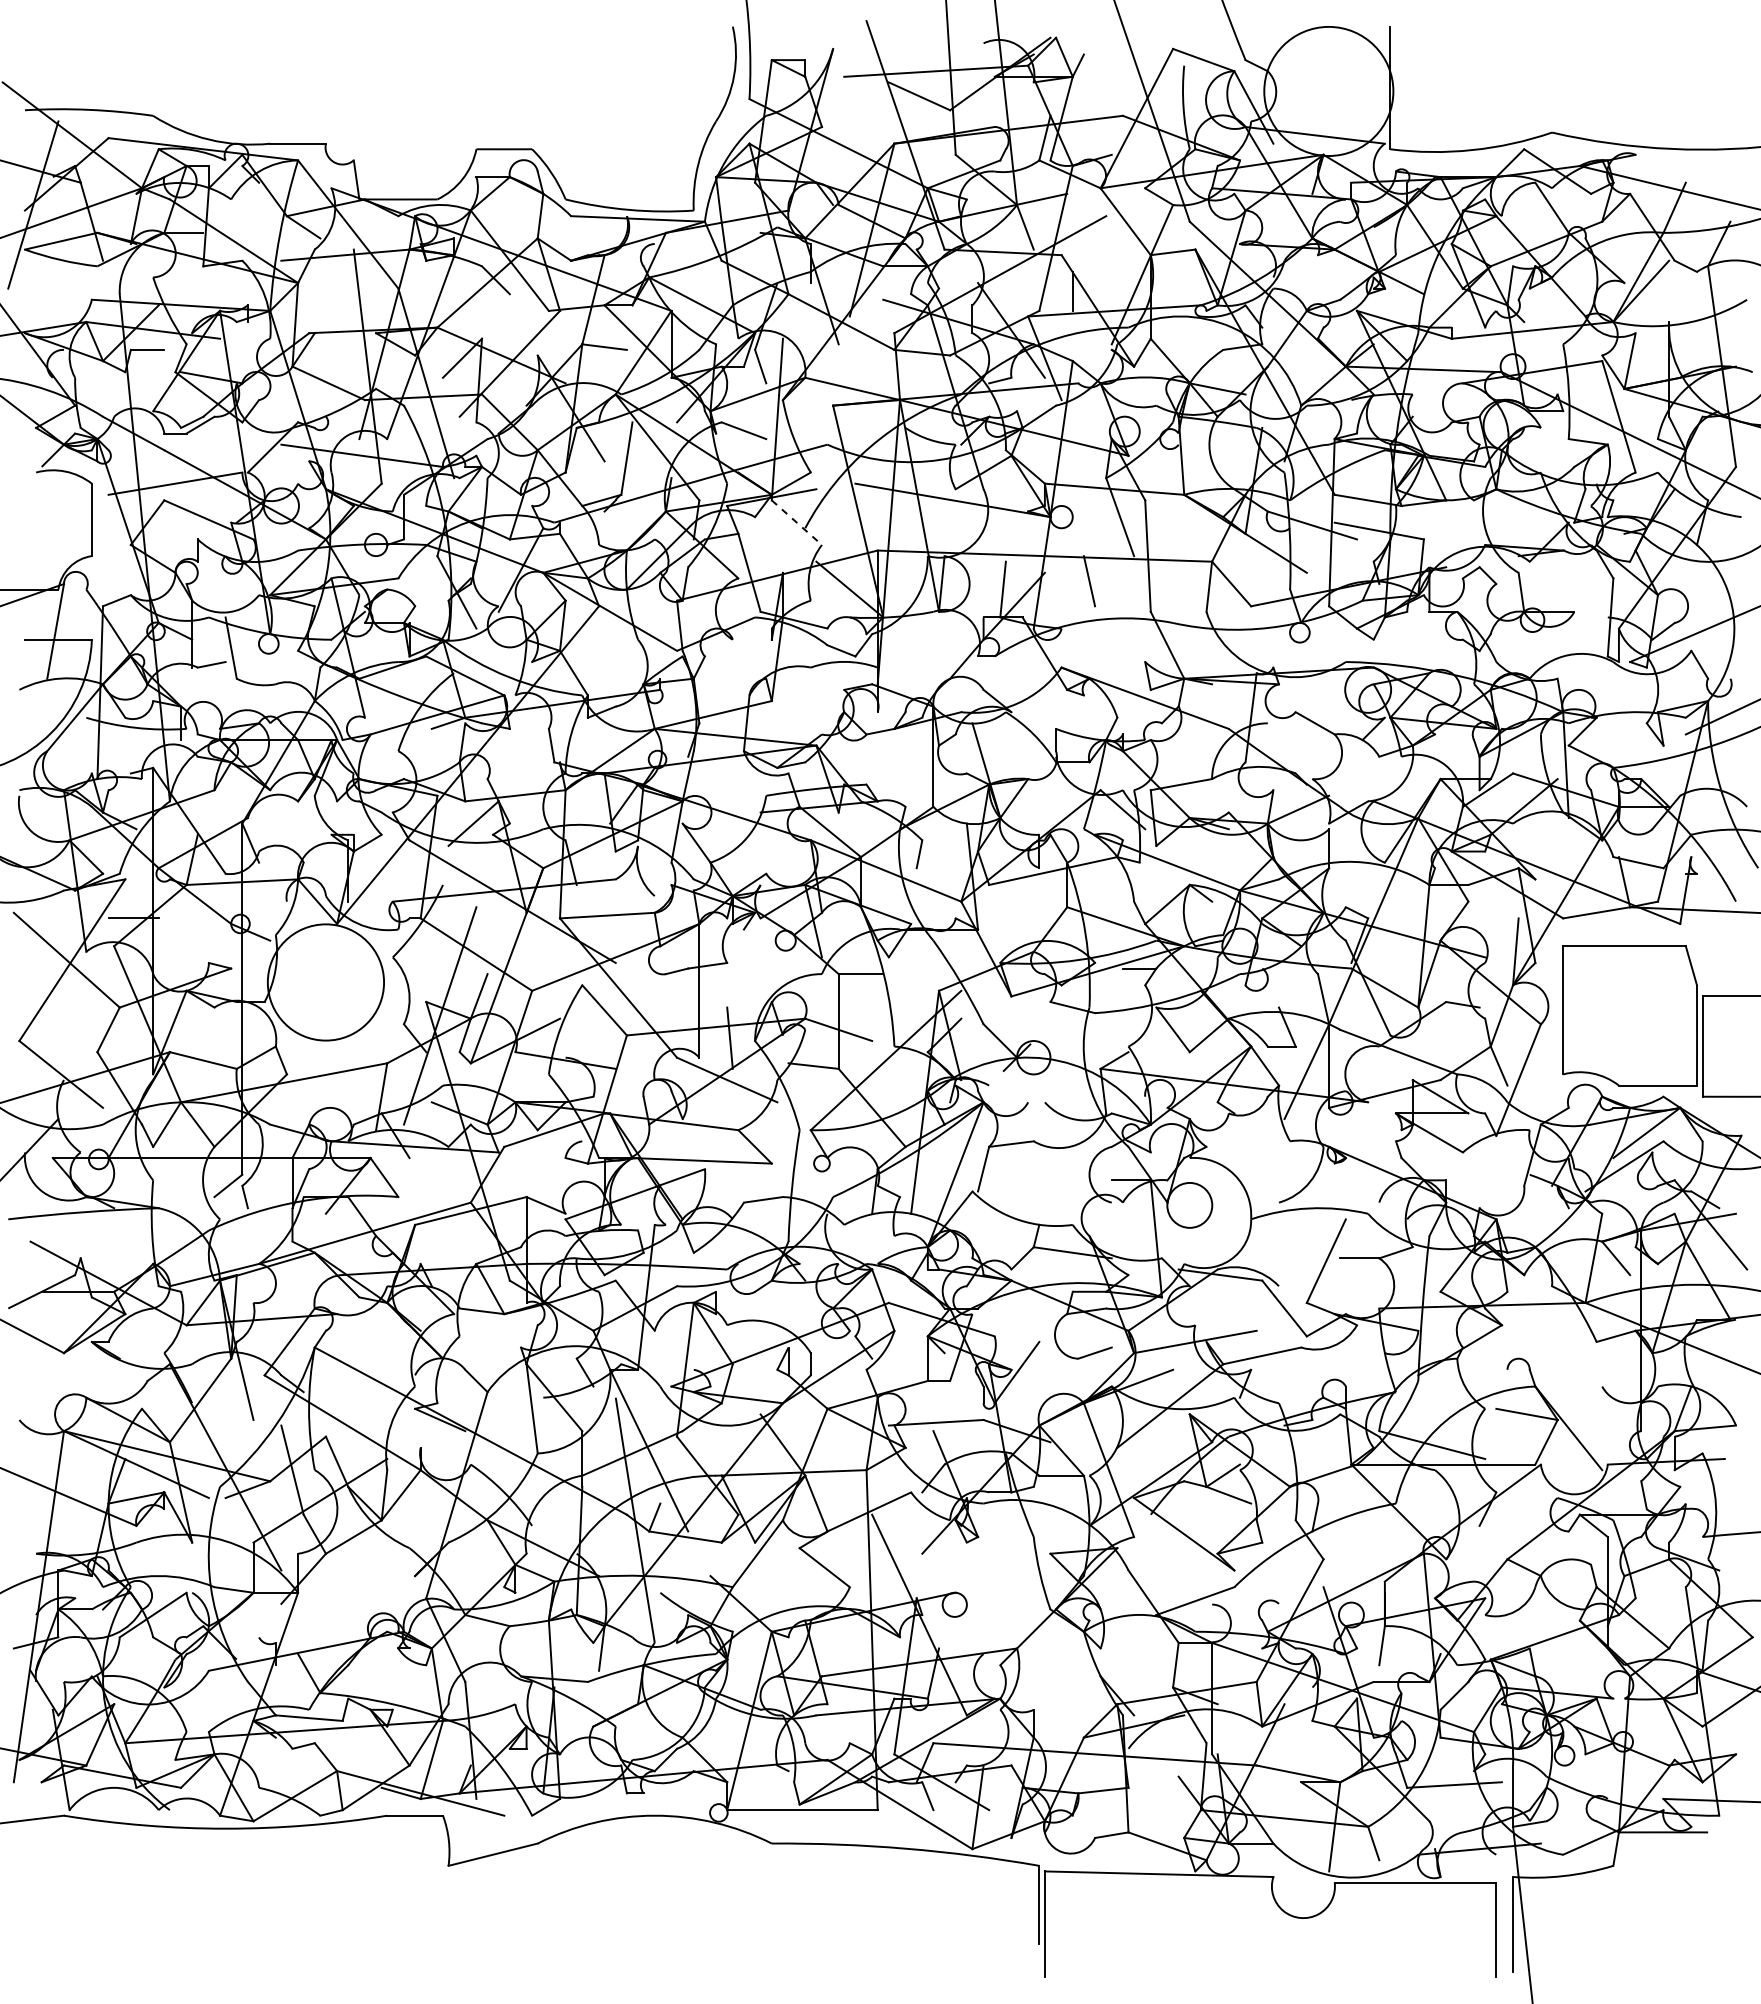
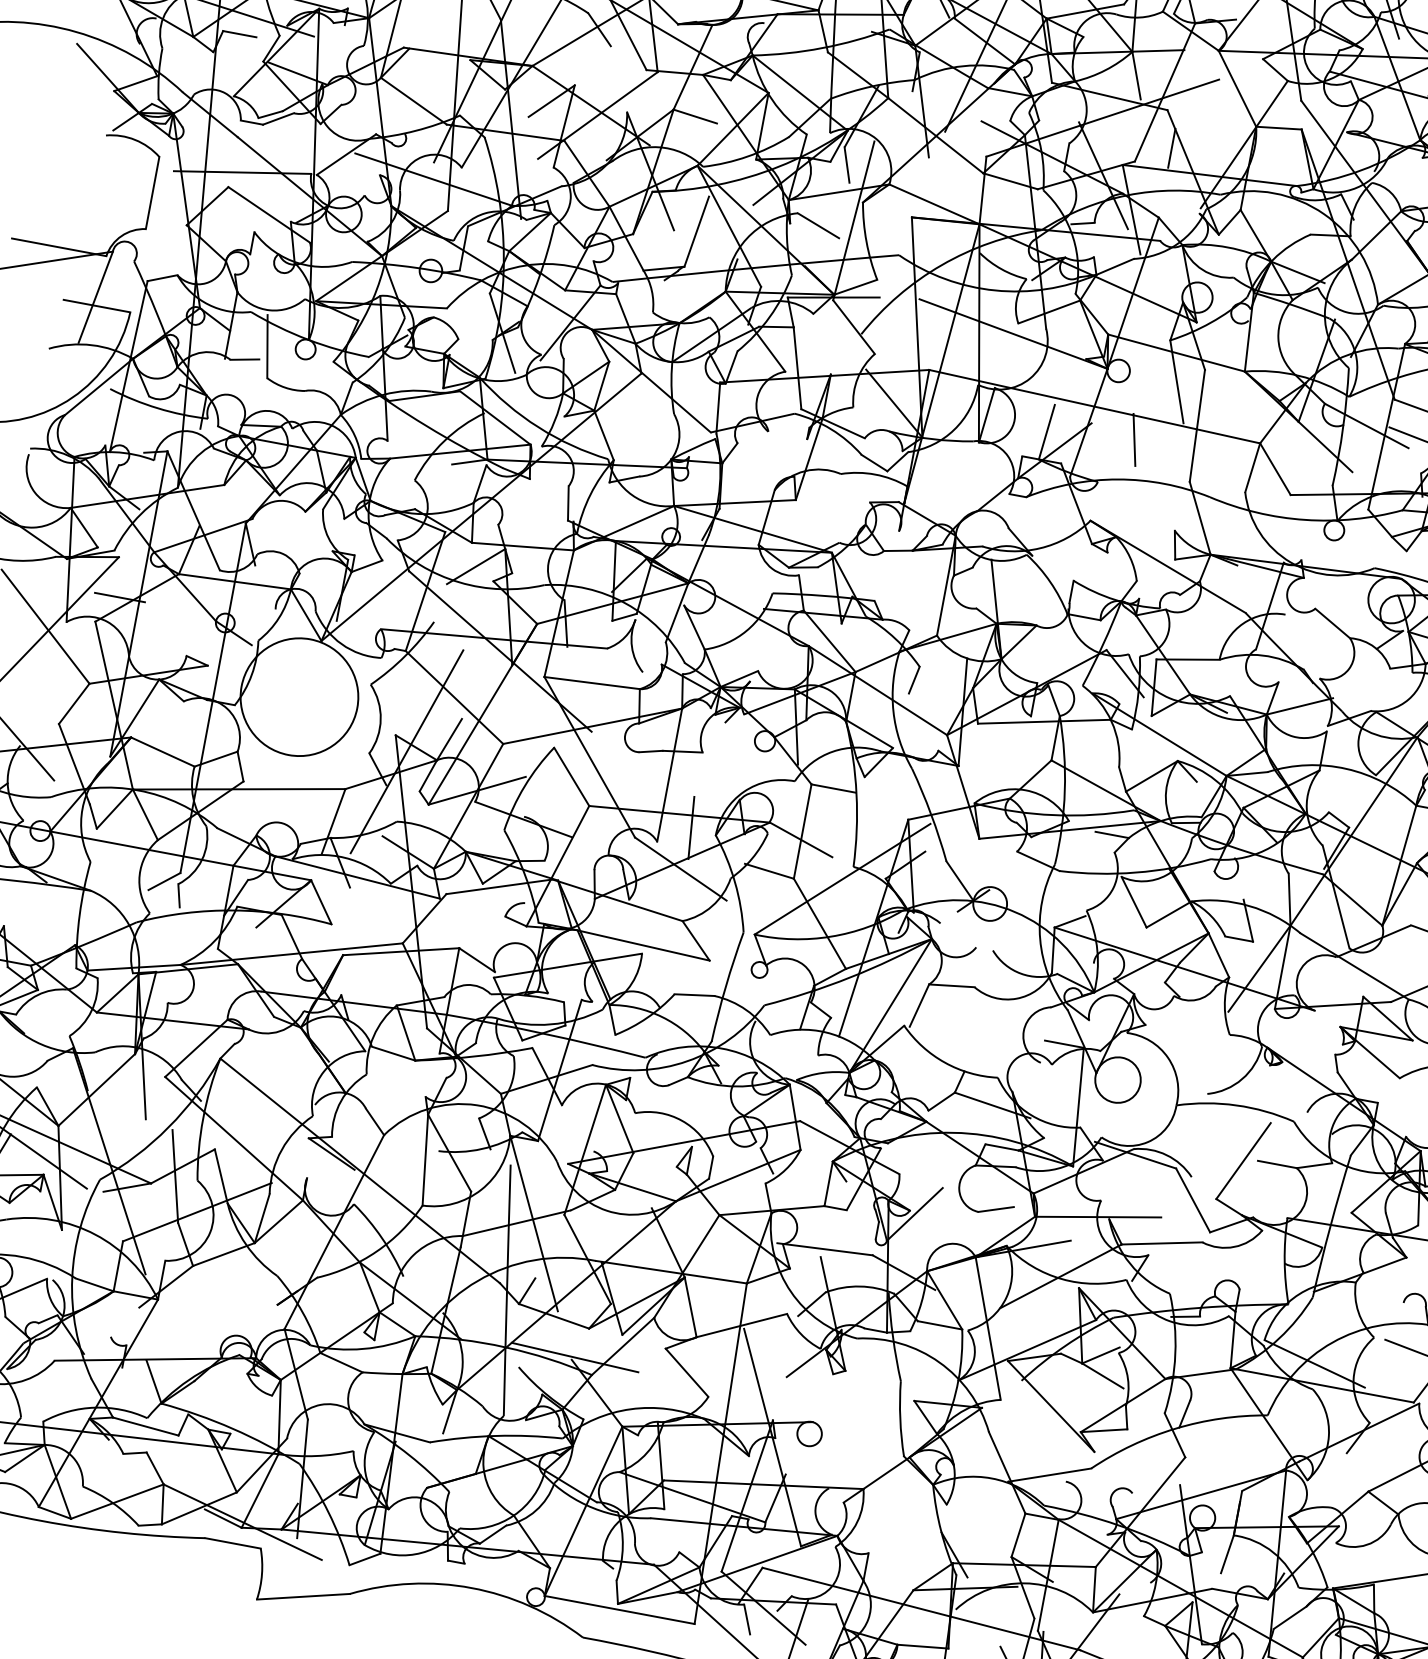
line: (796, 522) -> (853, 326), dashed -> solid
line: (713, 1573) -> (575, 1357), added

